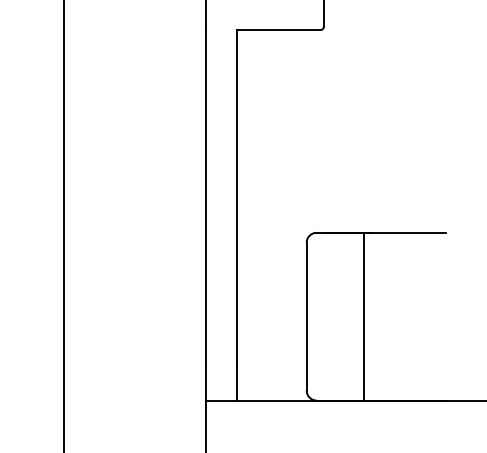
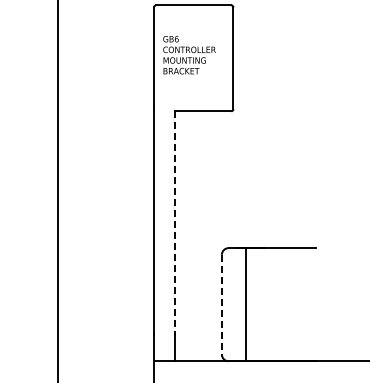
line: (237, 196) -> (175, 223), solid -> dashed
line: (306, 316) -> (221, 304), solid -> dashed
line: (363, 316) -> (245, 304), moved

